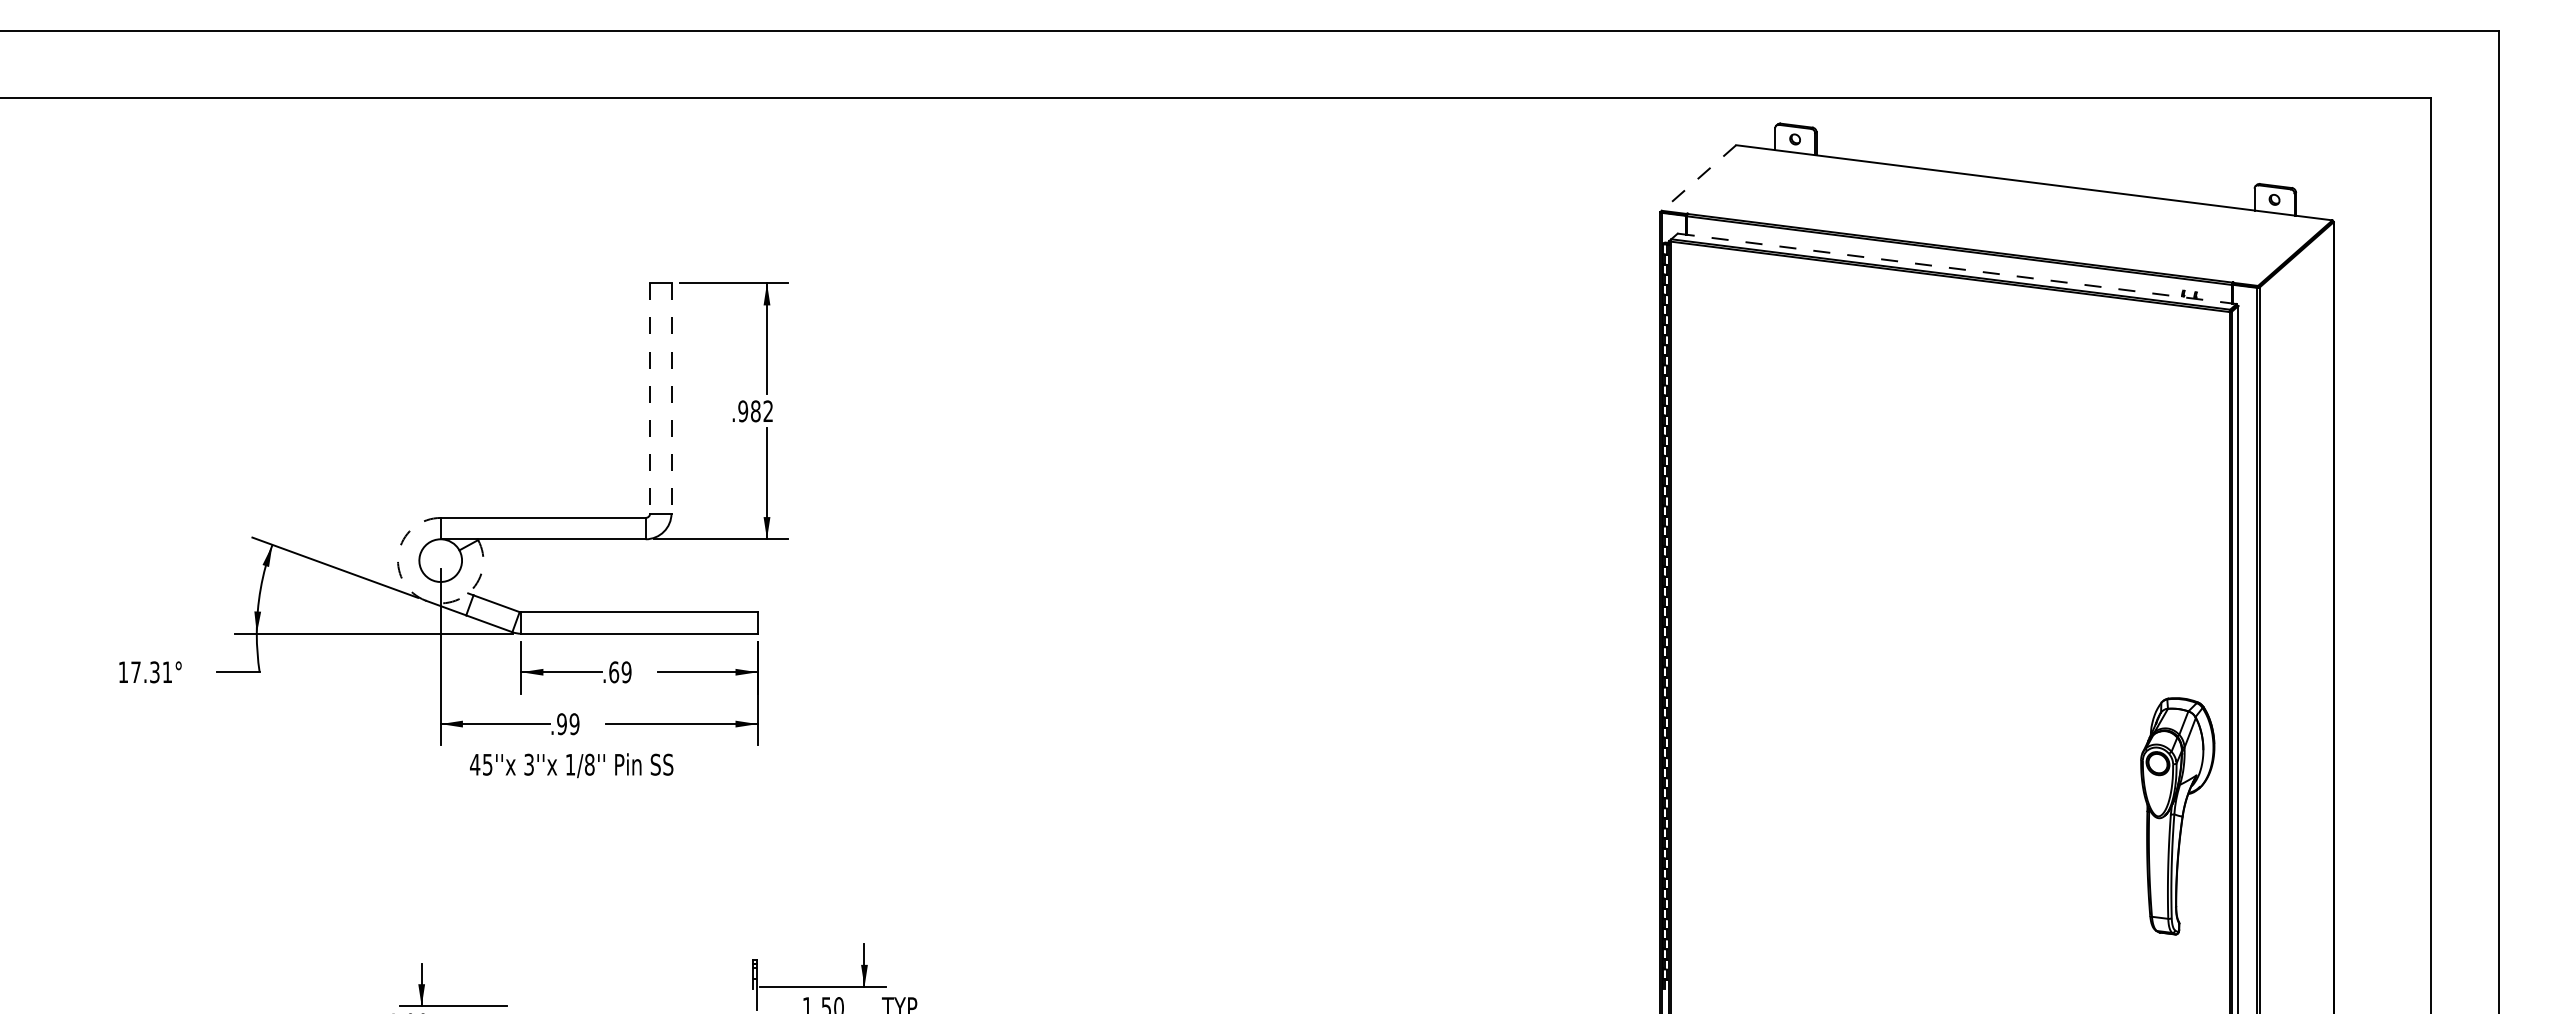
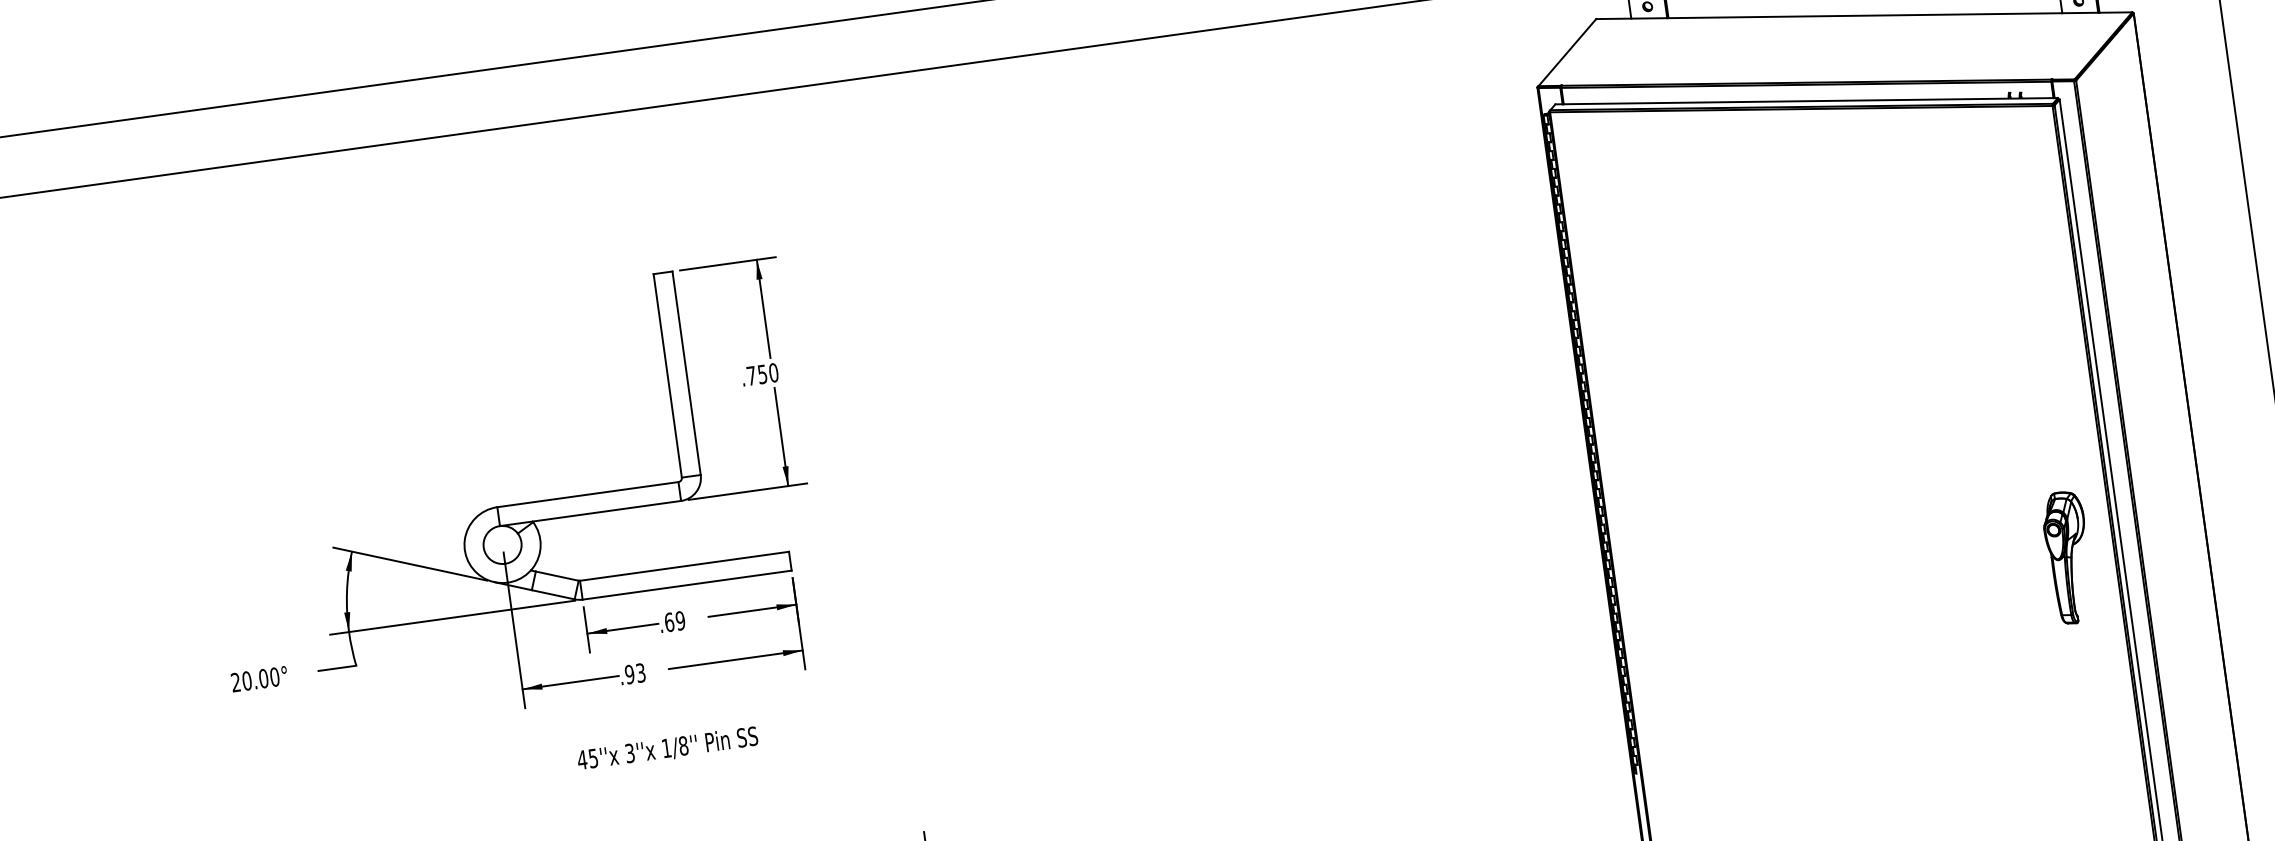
line: (1698, 178) -> (1567, 53), dashed -> solid
line: (1957, 268) -> (1806, 100), dashed -> solid
line: (650, 398) -> (668, 375), dashed -> solid
line: (671, 398) -> (686, 373), dashed -> solid
text: (755, 411) -> (762, 374), .982 -> .750
arc: (418, 597) -> (487, 580), dashed -> solid
text: (145, 672) -> (255, 679), 17.31° -> 20.00°
text: (574, 723) -> (640, 672), .99 -> .93
text: (571, 765) -> (667, 748), moved
part: (2177, 815) -> (2068, 557), size x0.62

